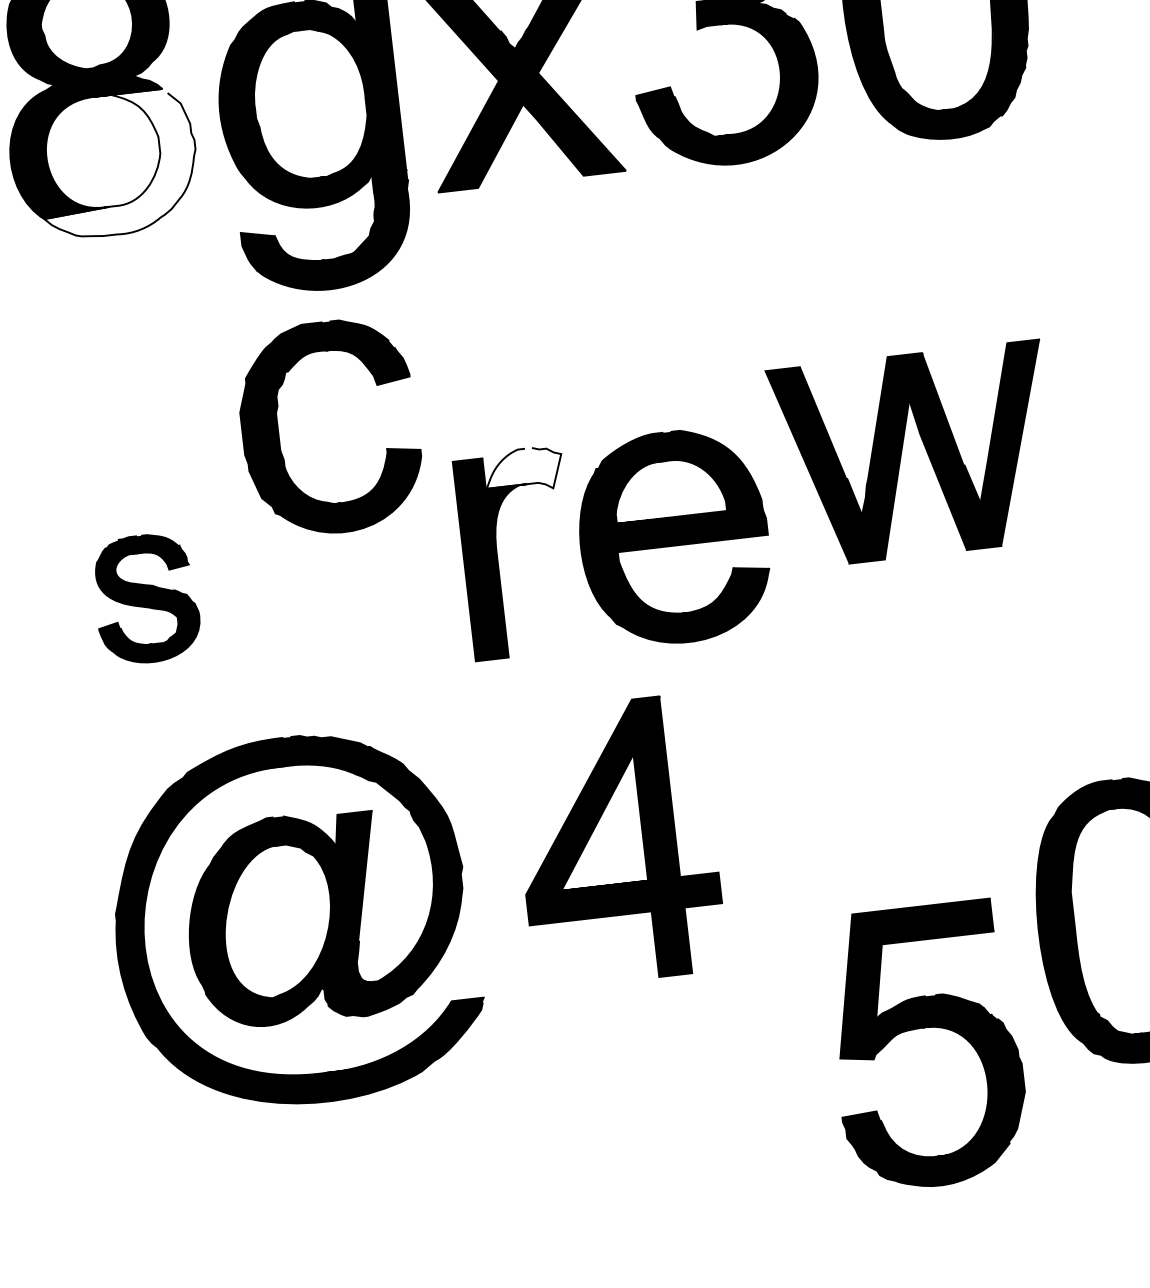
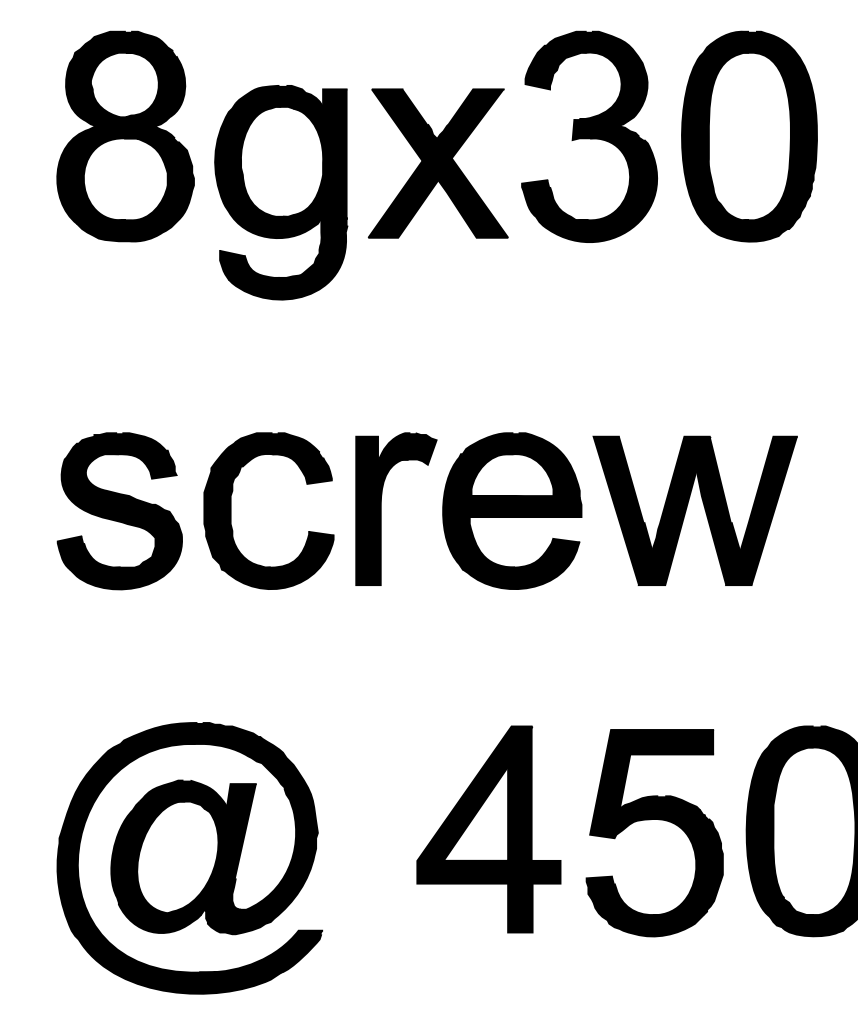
fill: (116, 164) -> (134, 189), added
part: (279, 432) -> (231, 510), moved
part: (902, 453) -> (687, 508), moved
fill: (523, 469) -> (407, 448), added
part: (146, 599) -> (119, 511), size x1.67
part: (616, 841) -> (488, 829), moved
part: (293, 921) -> (189, 858), moved
part: (919, 1030) -> (650, 820), moved

